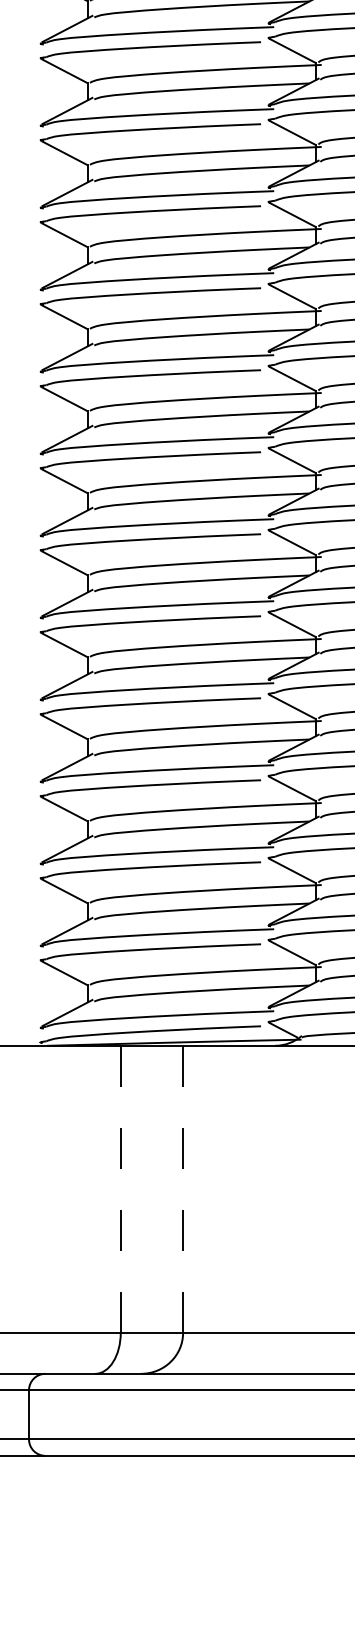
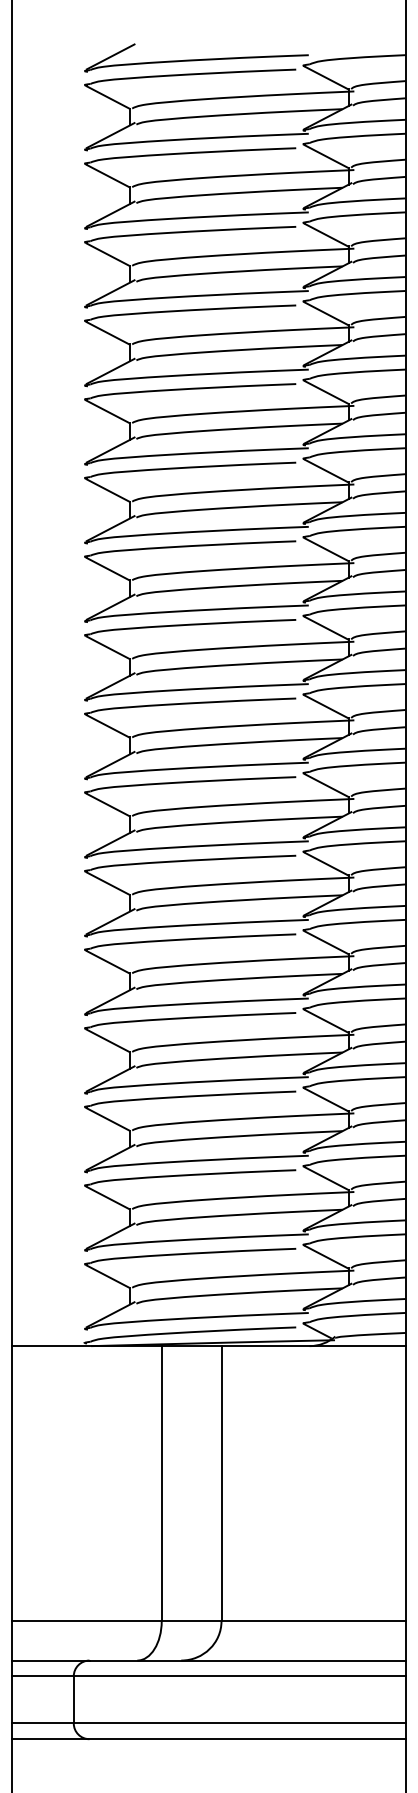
line: (120, 1189) -> (161, 1483), dashed -> solid
line: (183, 1189) -> (221, 1483), dashed -> solid

